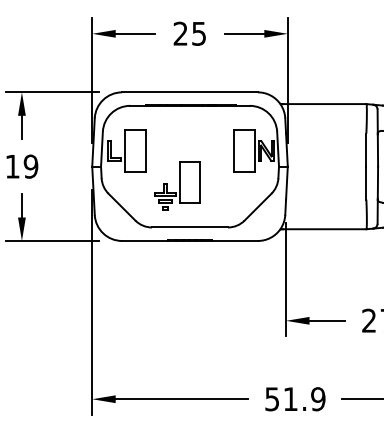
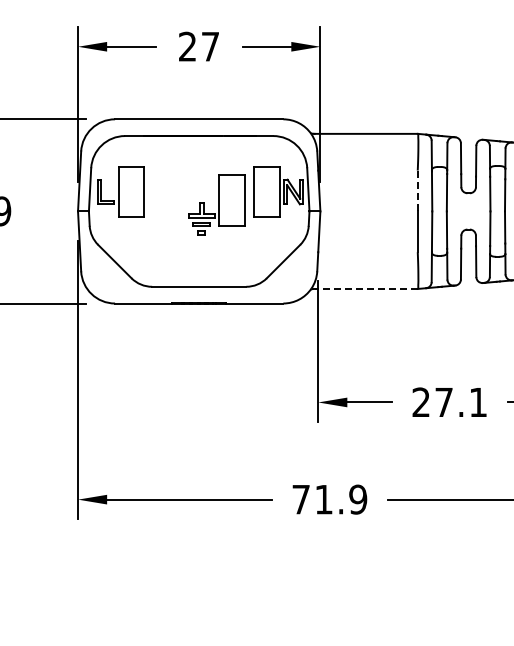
text: (199, 33) -> (210, 46), 25 -> 27
line: (366, 149) -> (417, 190), solid -> dashed
part: (177, 185) -> (216, 204), moved
line: (325, 228) -> (366, 288), solid -> dashed
text: (271, 399) -> (300, 499), 51.9 -> 71.9

